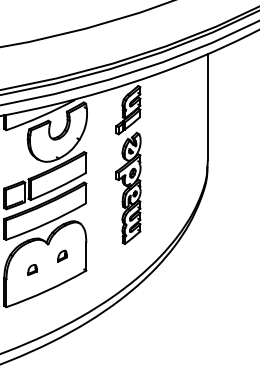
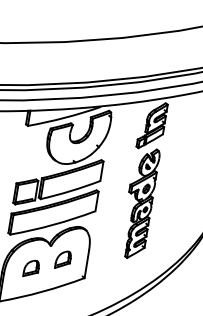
part: (62, 255) -> (63, 259), size x1.67
part: (32, 269) -> (31, 268), size x1.67

